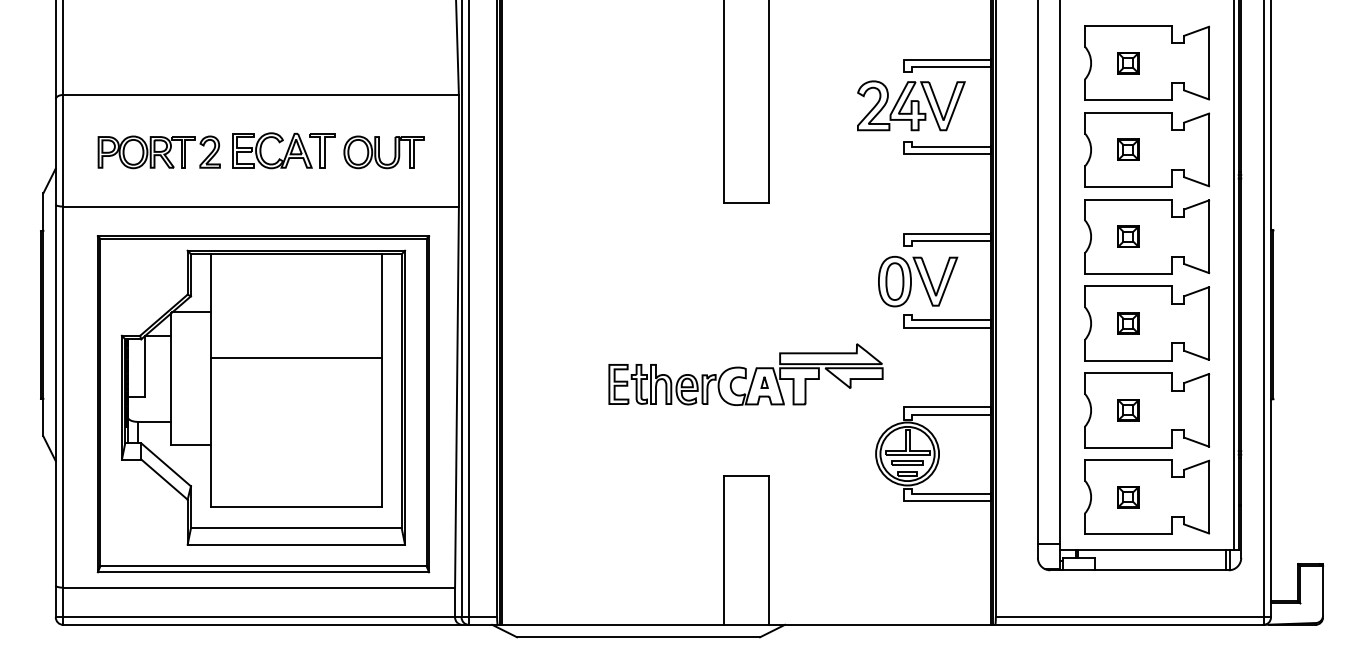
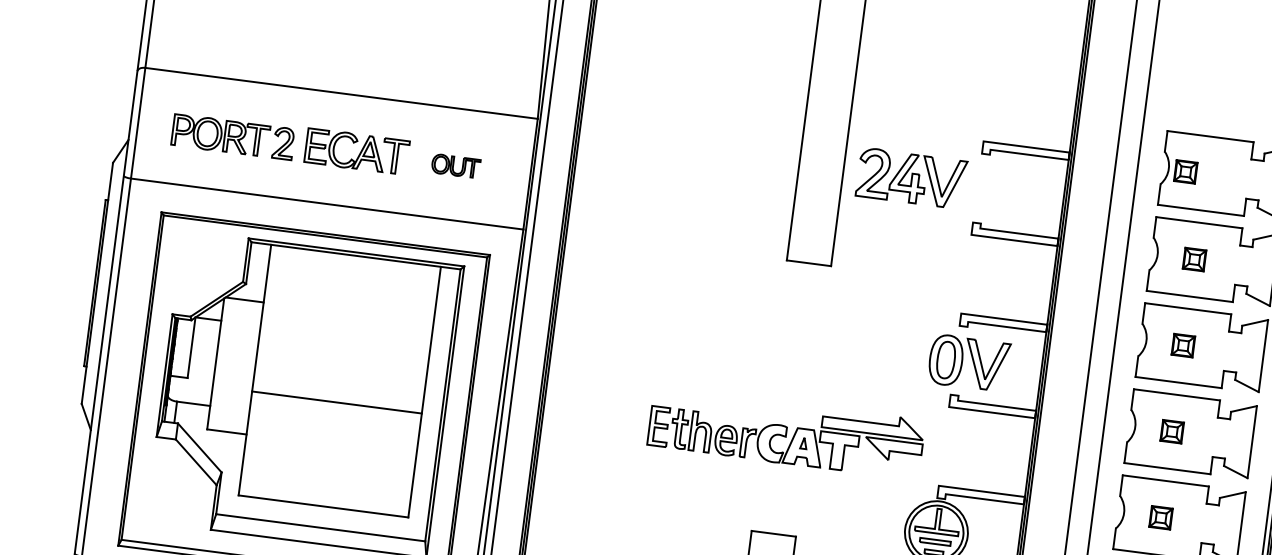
part: (1128, 63) -> (1185, 172), moved
part: (911, 105) -> (911, 178), moved
part: (383, 152) -> (455, 166), size x0.6
line: (295, 358) -> (336, 402), moved

